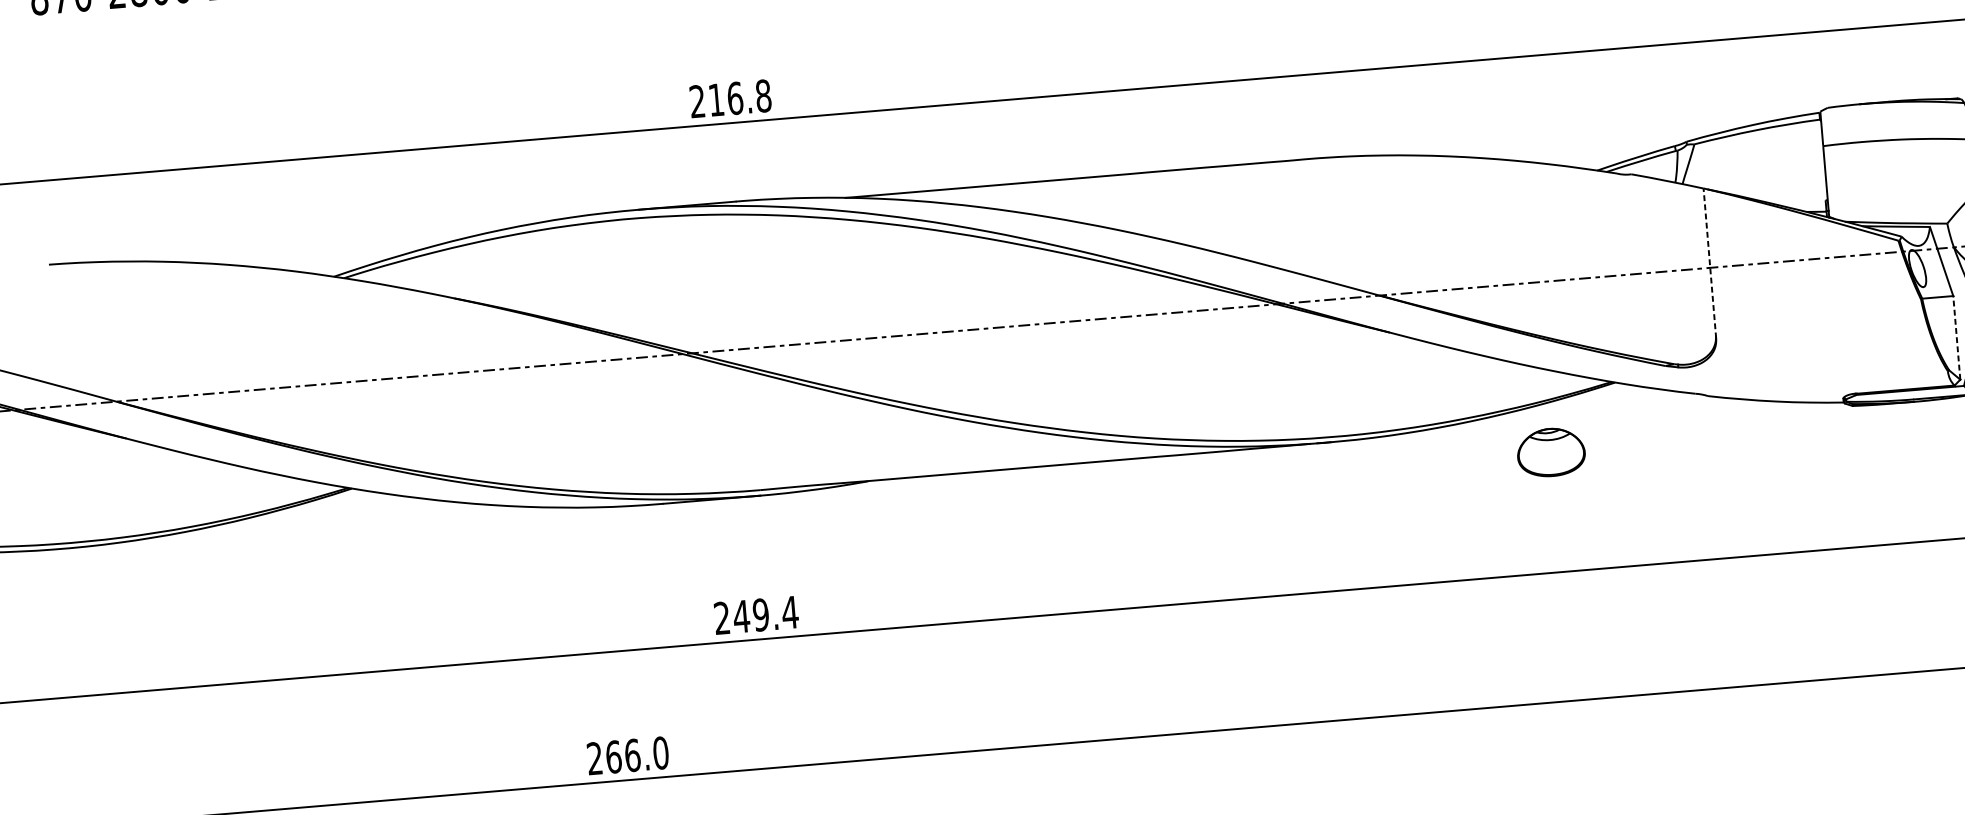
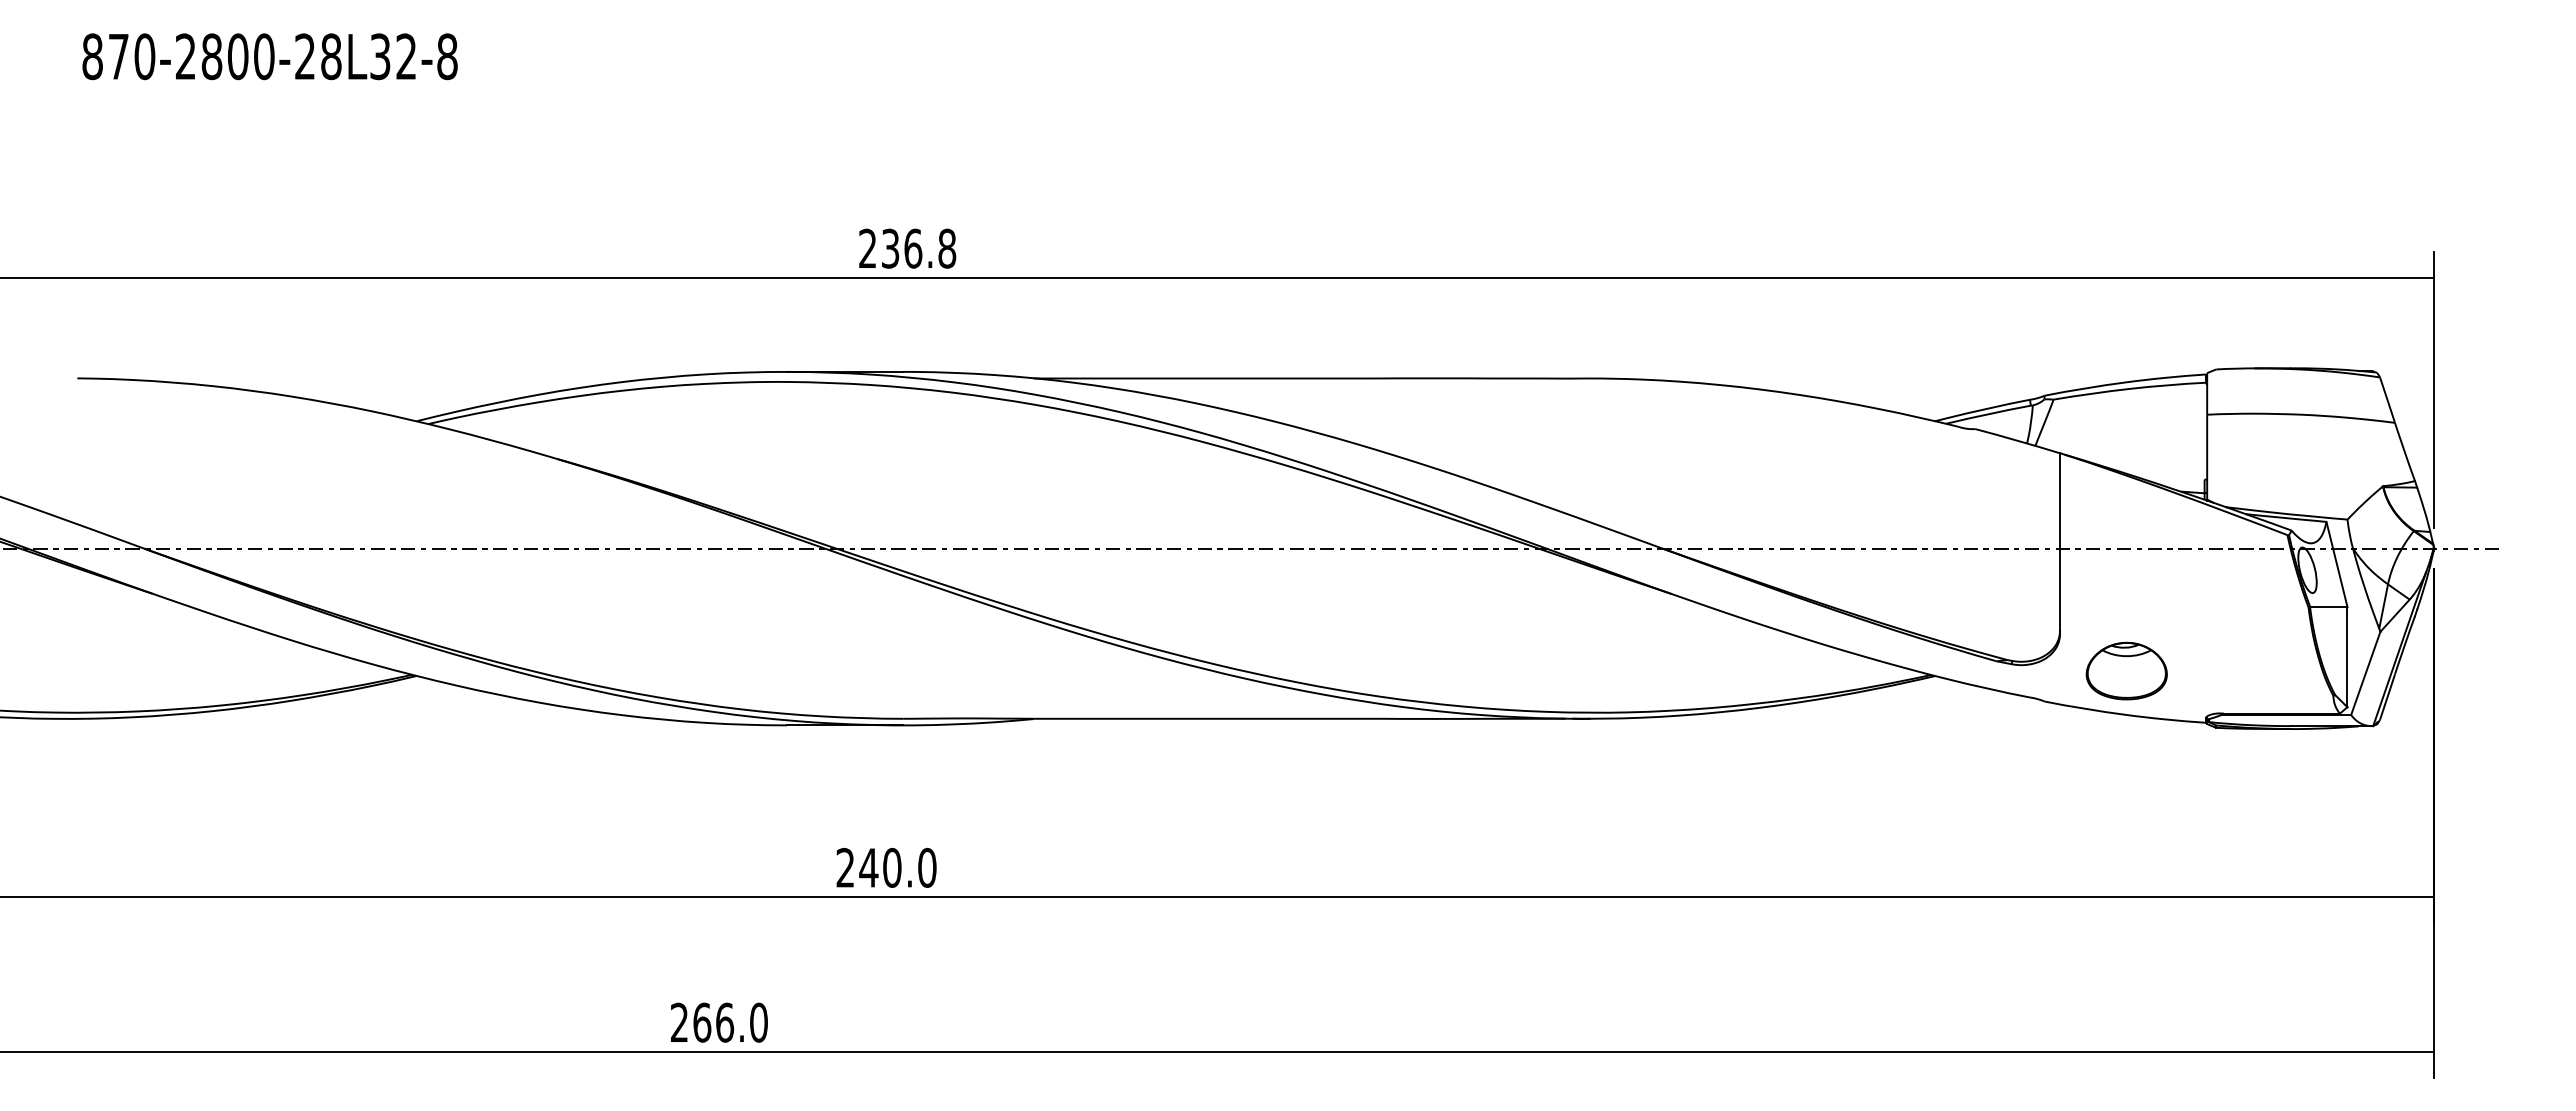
text: (716, 99) -> (890, 248), 216.8 -> 236.8
line: (1710, 262) -> (2060, 542), dashed -> solid
line: (1956, 337) -> (2347, 656), dashed -> solid
part: (1550, 452) -> (2126, 670), moved
text: (775, 613) -> (909, 867), 249.4 -> 240.0

